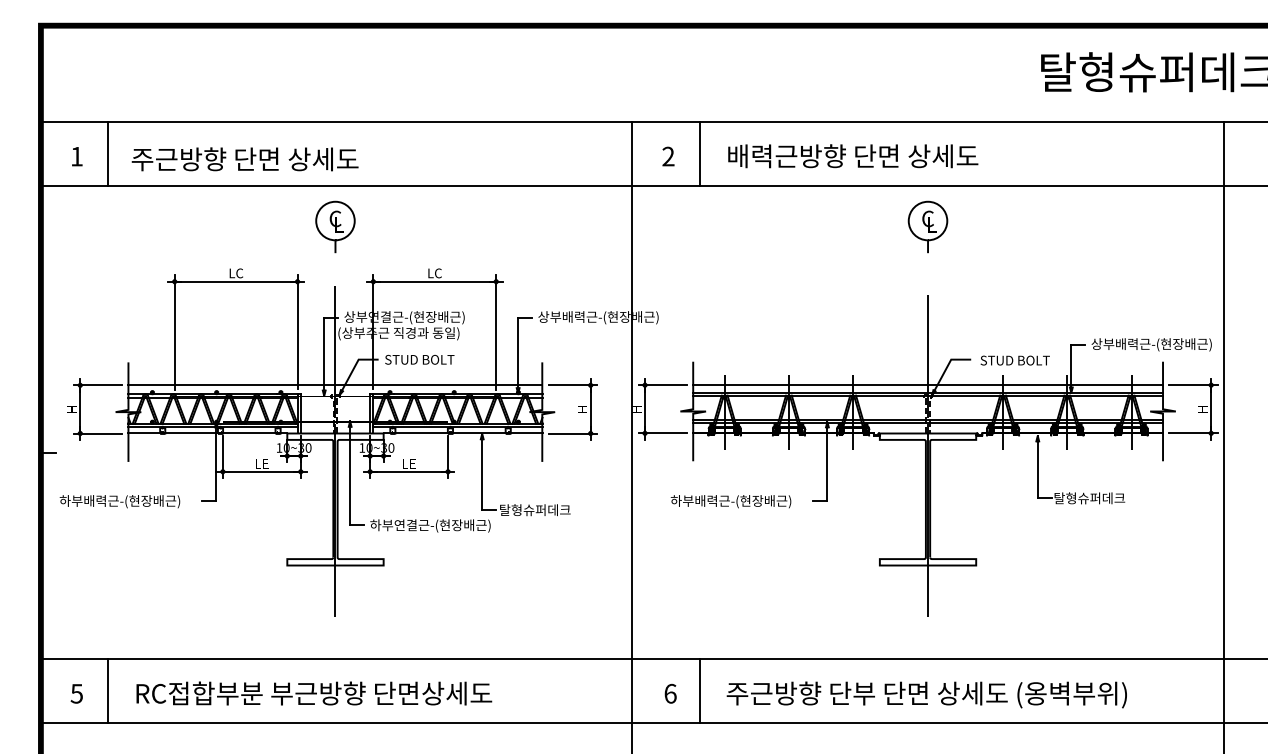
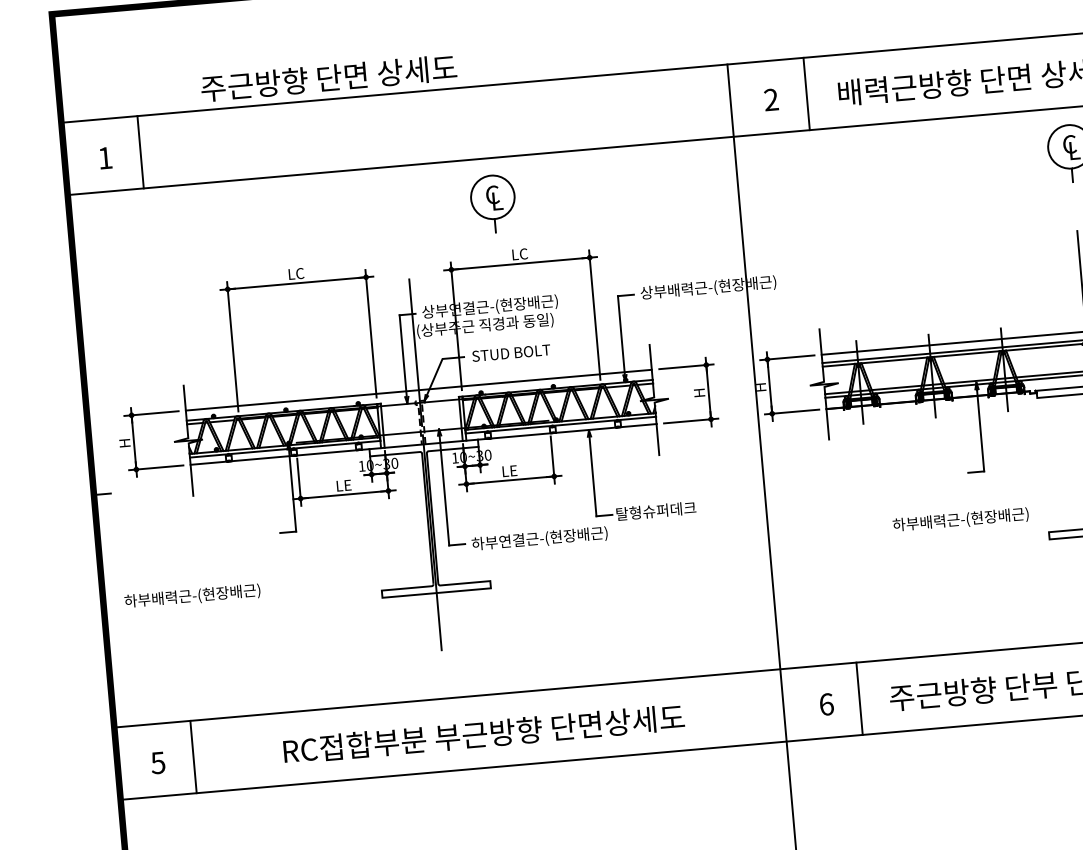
text: (244, 159) -> (328, 78), moved
part: (335, 226) -> (493, 203), moved
text: (119, 501) -> (191, 596), moved
text: (730, 501) -> (960, 520), moved
text: (314, 693) -> (484, 734), moved

